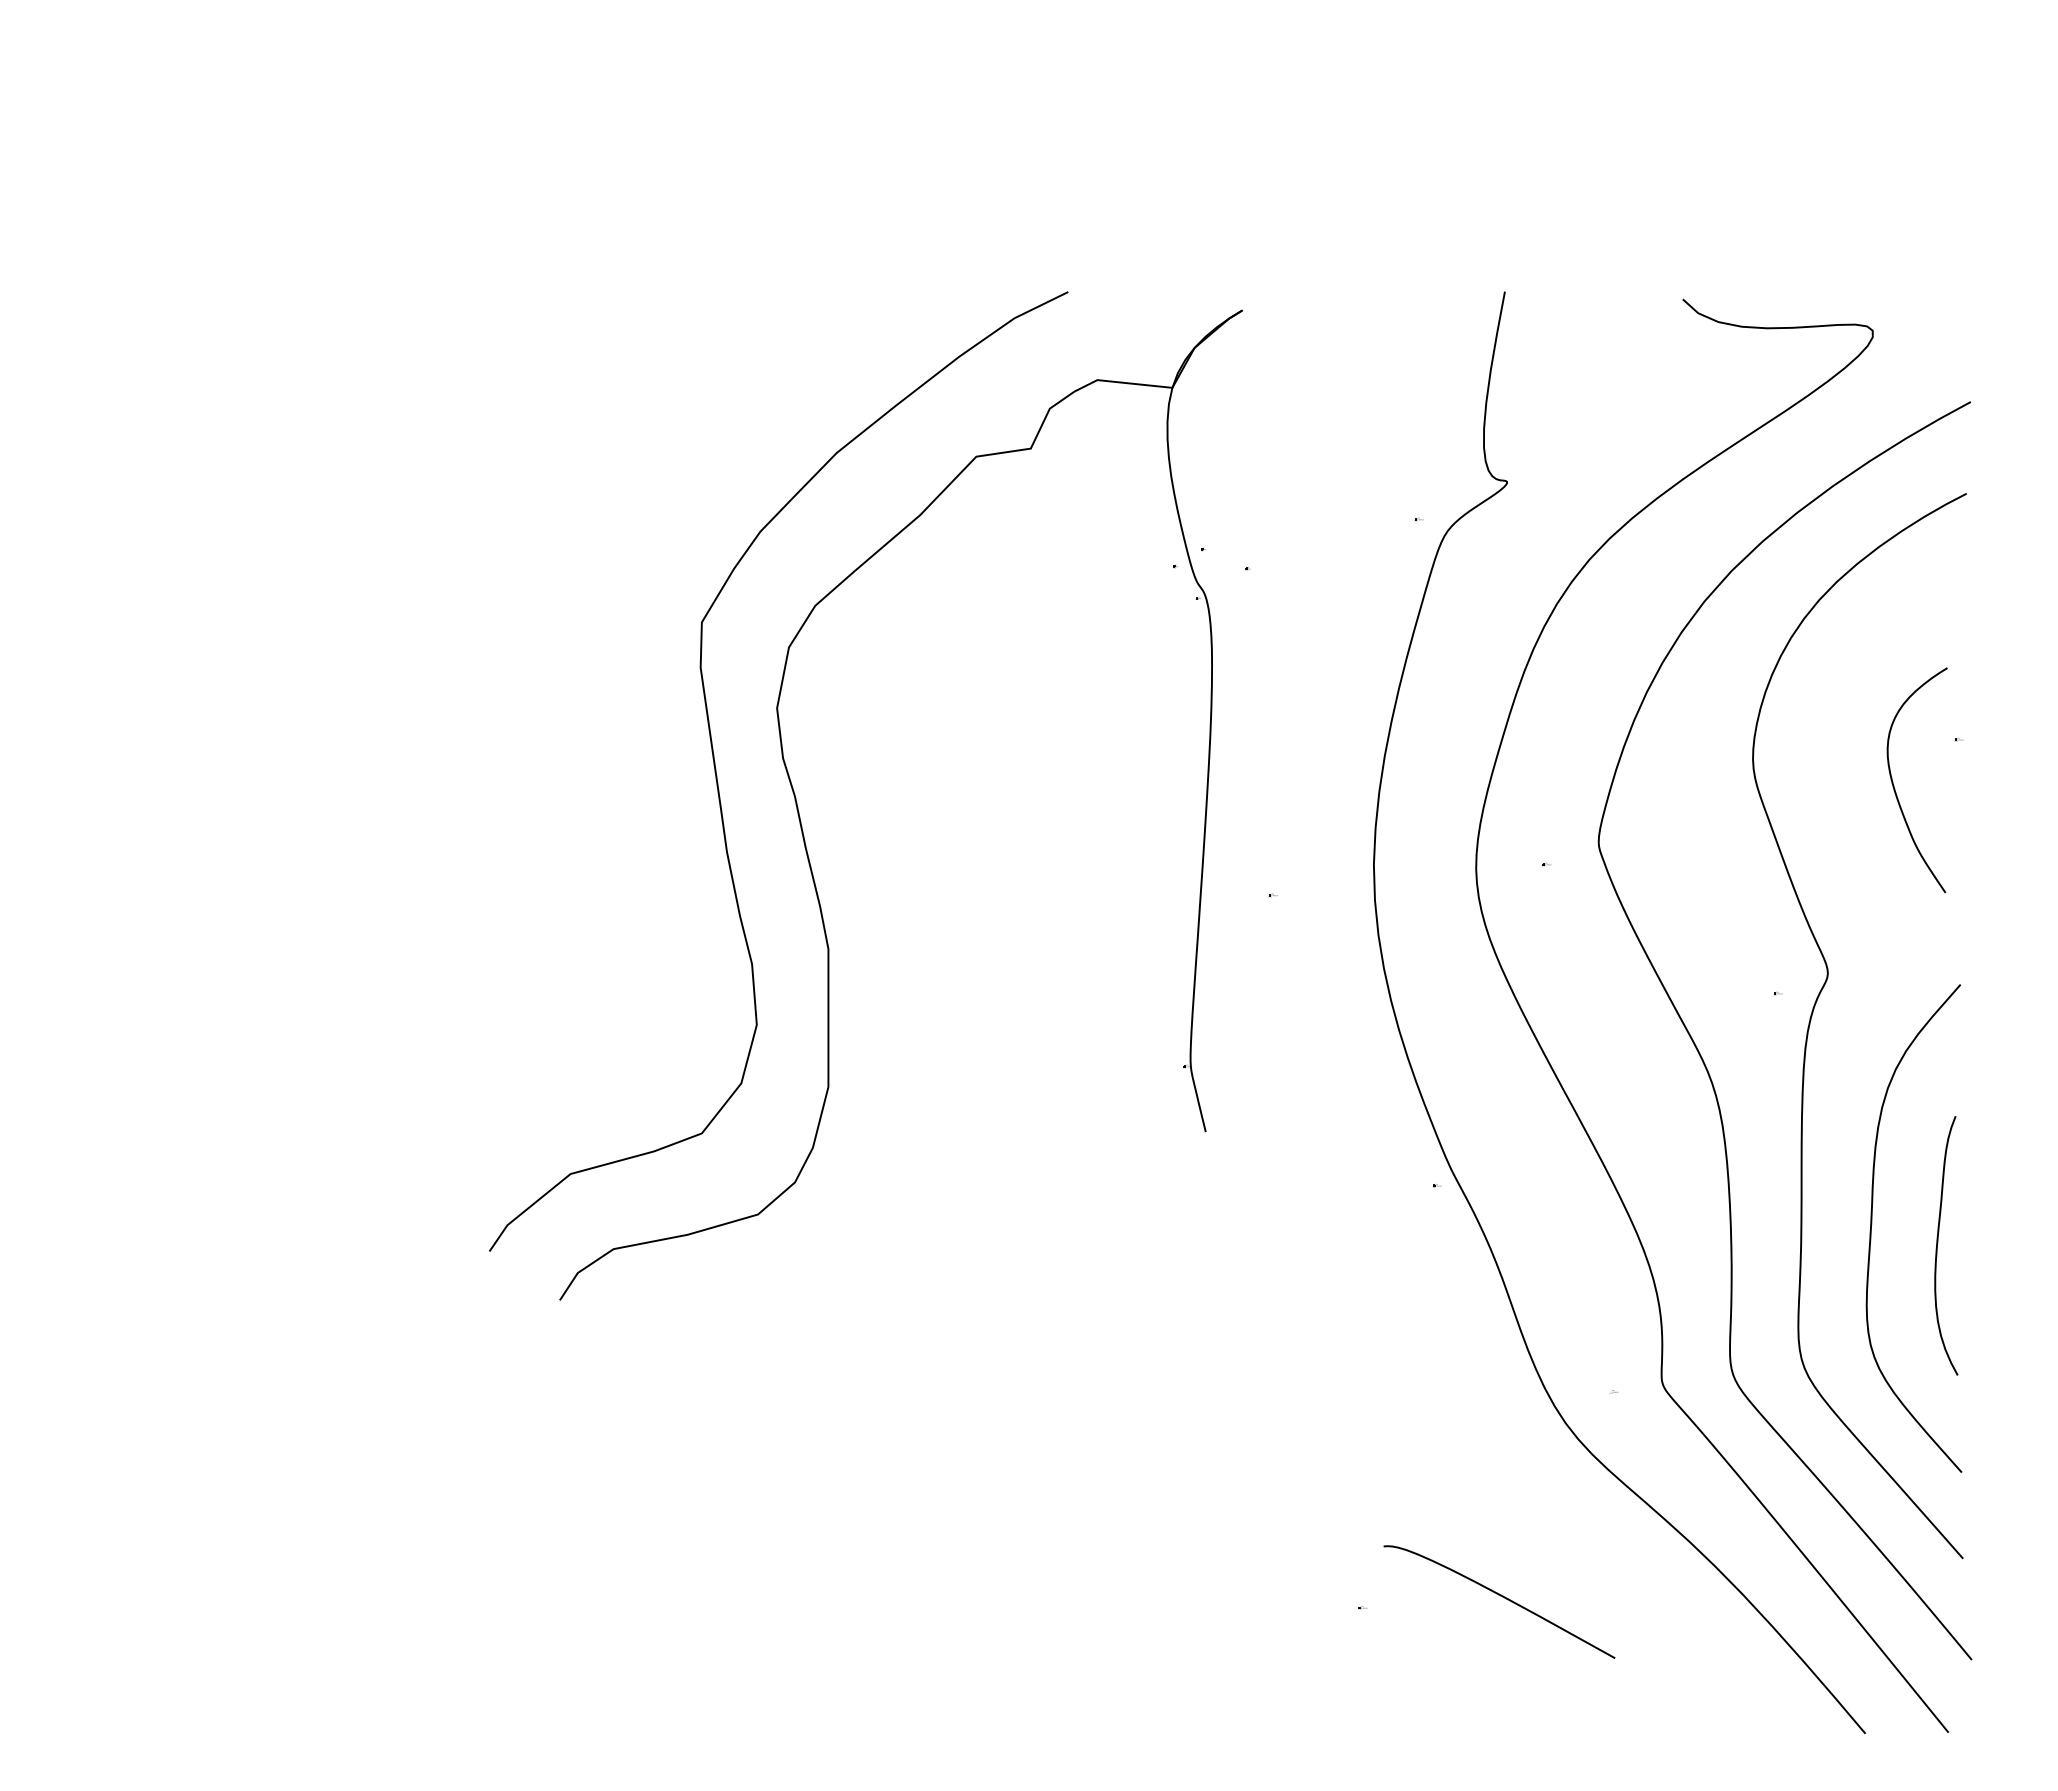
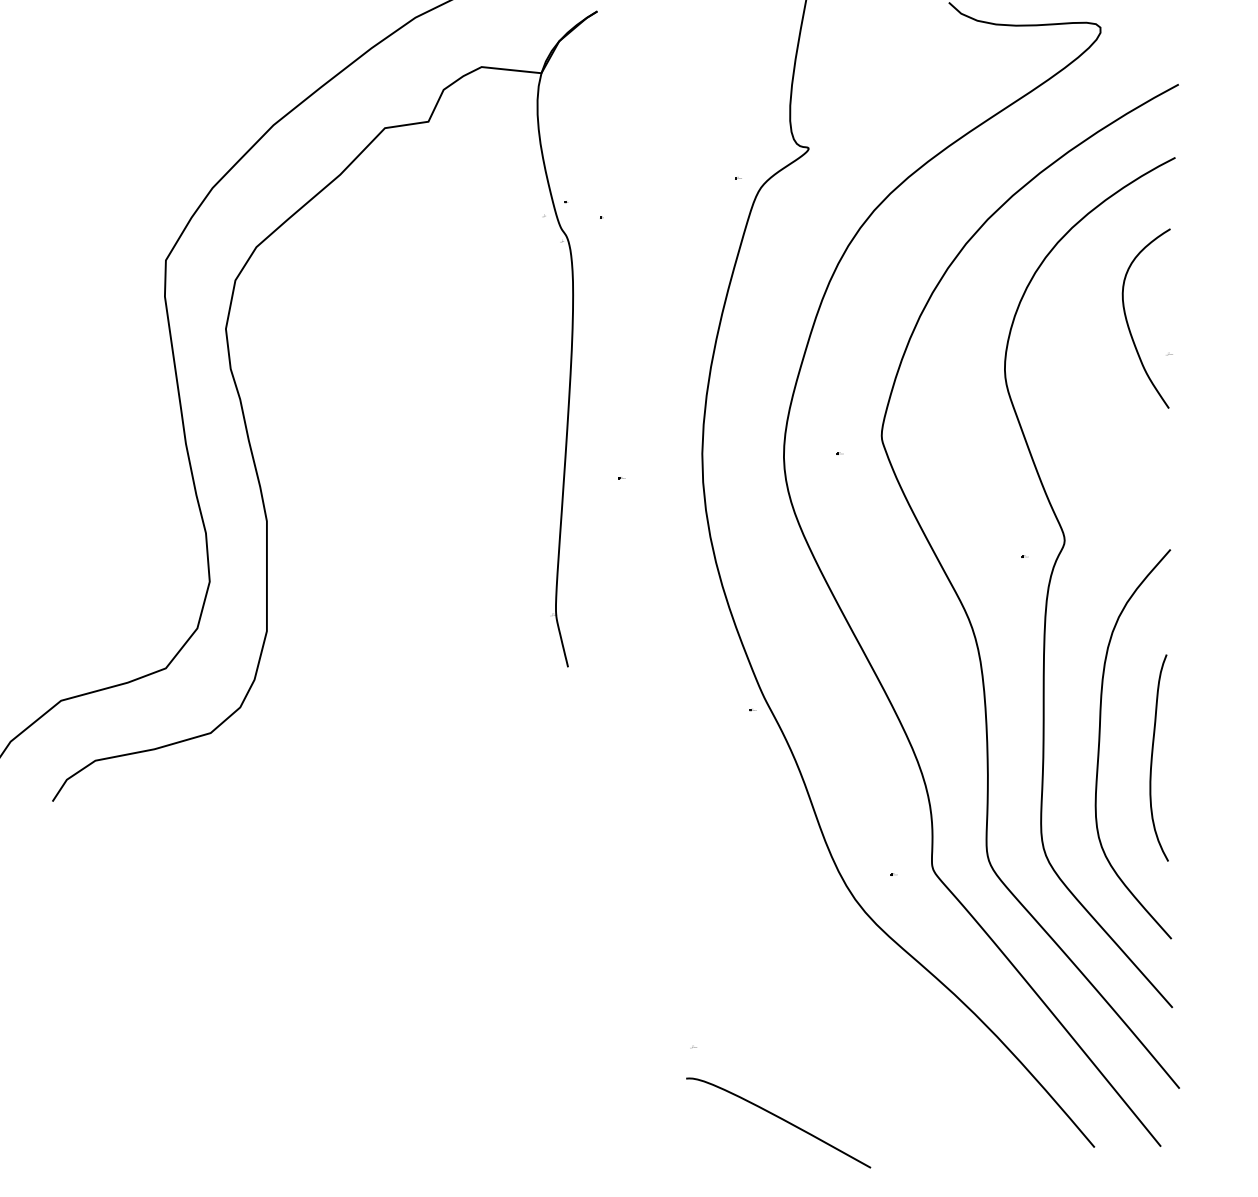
curve: (1895, 788) -> (1129, 325), moved
curve: (1502, 1597) -> (781, 1119), moved

